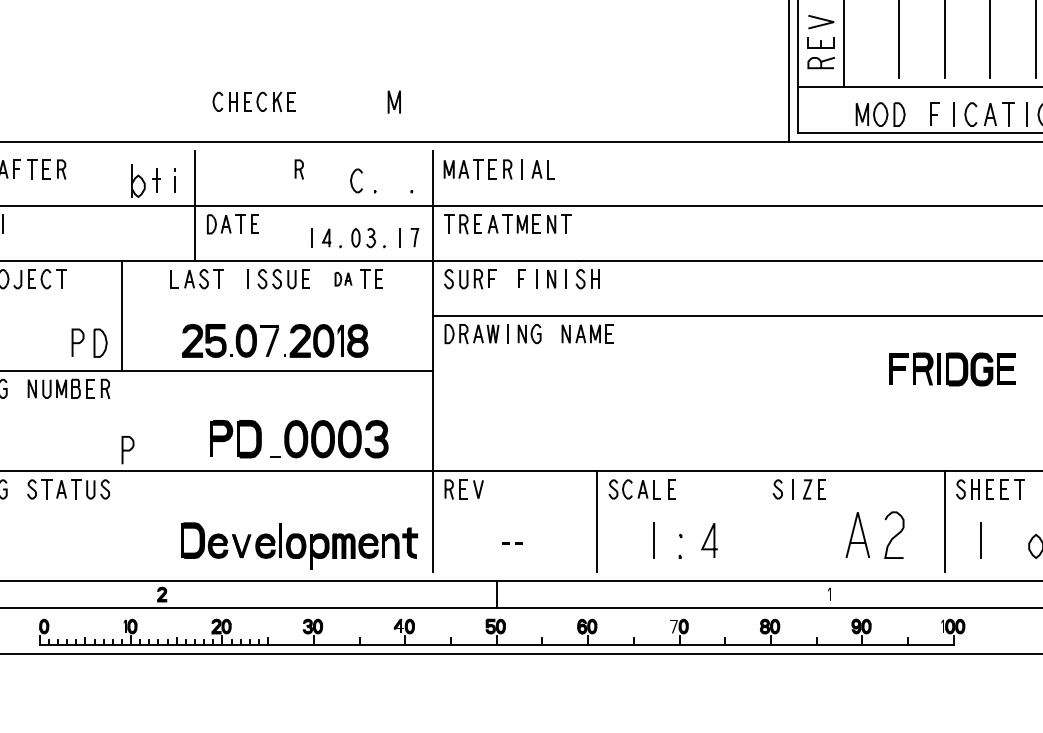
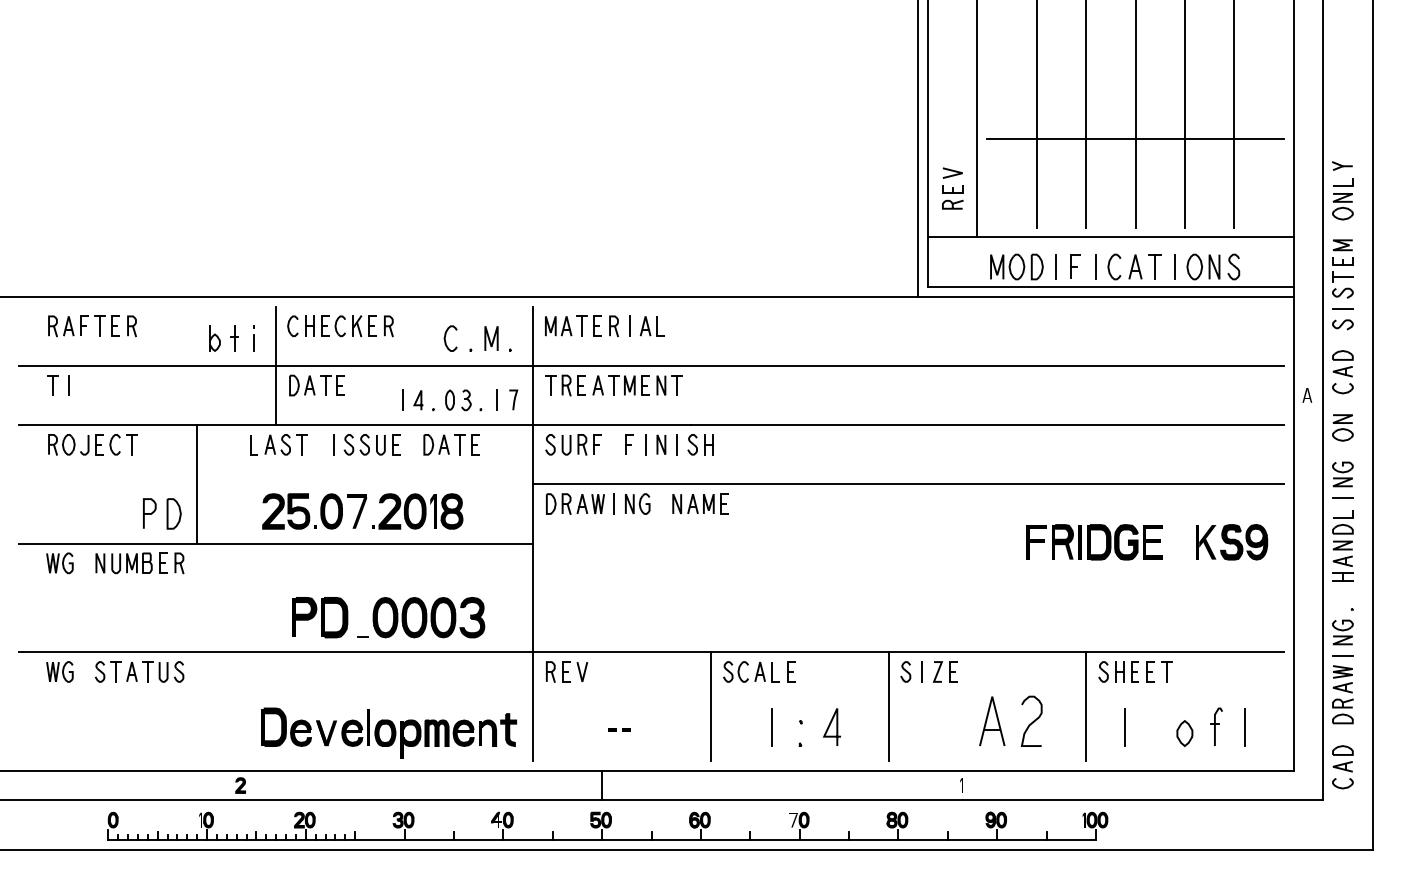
part: (821, 41) -> (952, 188), size x0.71
part: (253, 102) -> (331, 326), moved
line: (393, 103) -> (490, 339), moved
line: (917, 114) -> (1056, 266), added
part: (137, 180) -> (214, 338), size x0.71
part: (343, 278) -> (436, 444), size x1.43
curve: (127, 450) -> (203, 629), removed
line: (761, 521) -> (888, 706), added

